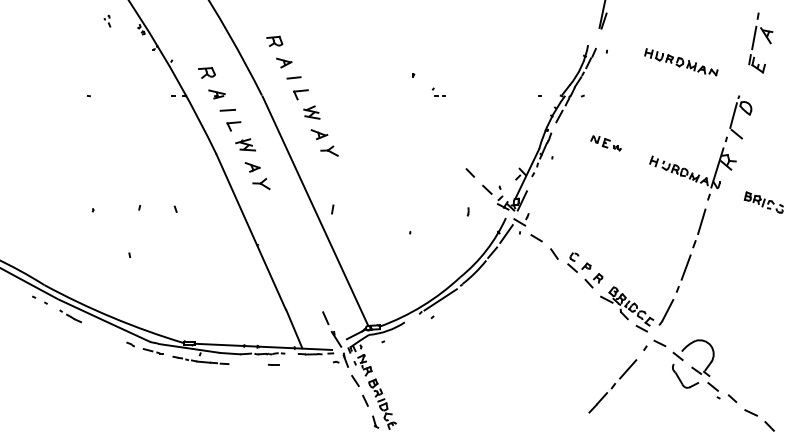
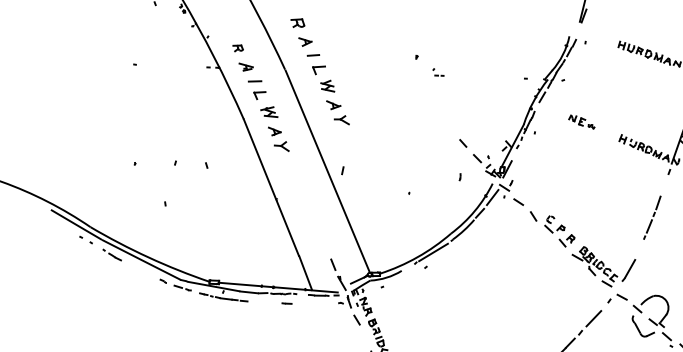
part: (206, 72) -> (237, 47), size x0.7
part: (691, 250) -> (652, 217), size x0.6
line: (365, 400) -> (365, 337), removed

